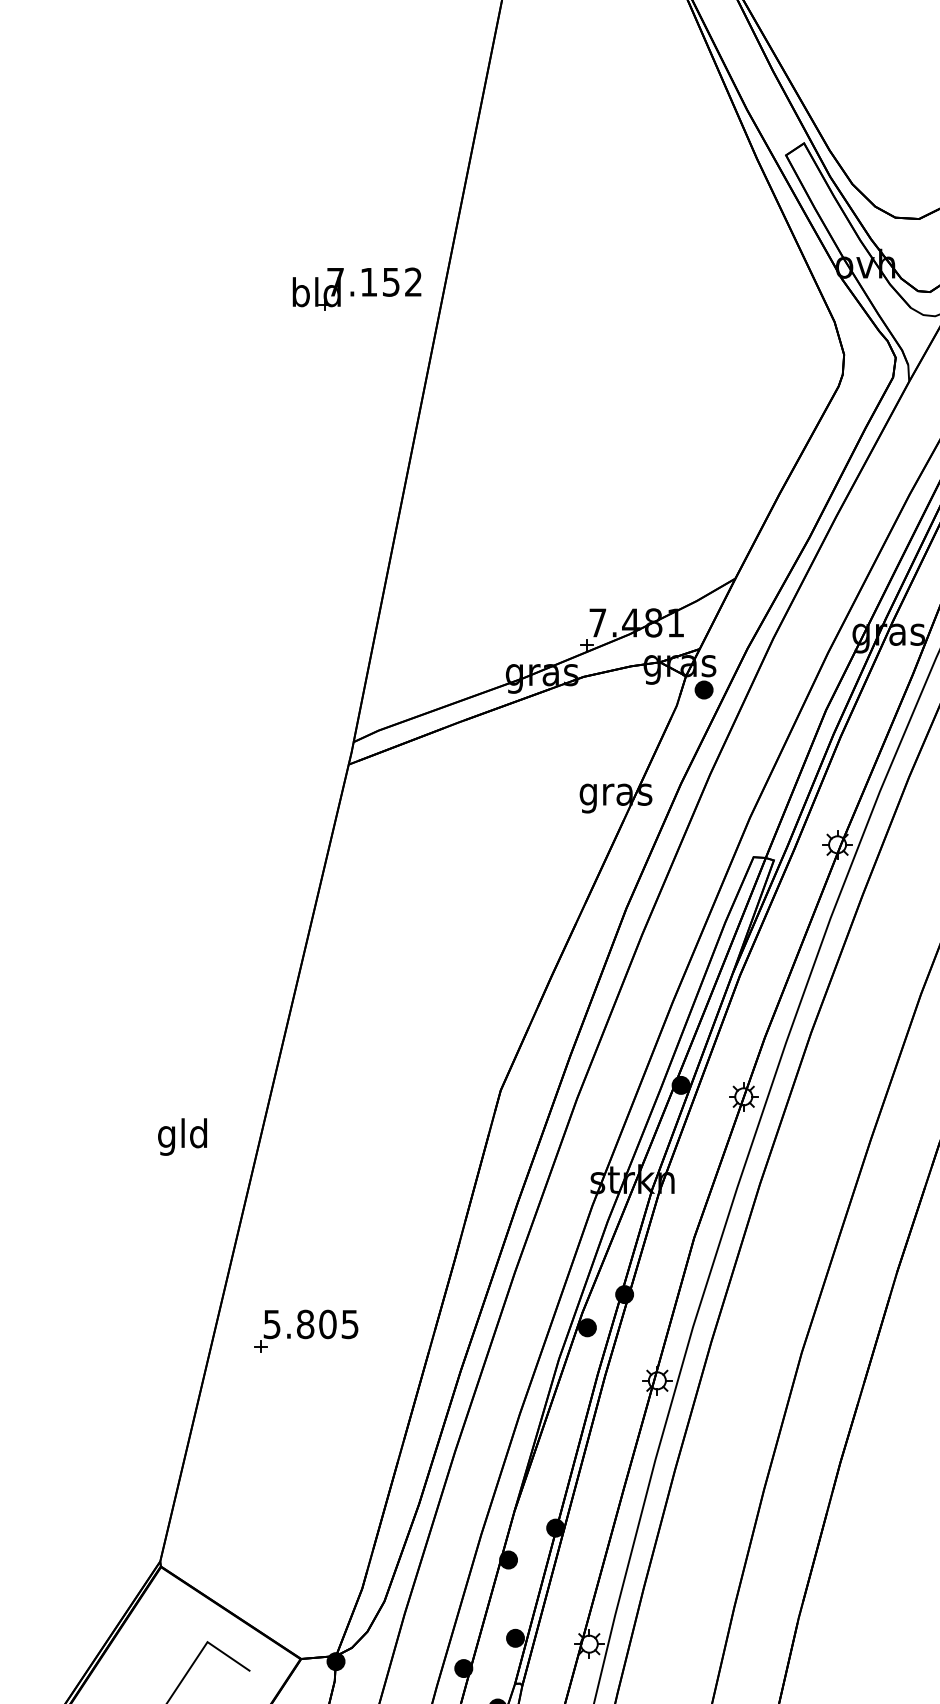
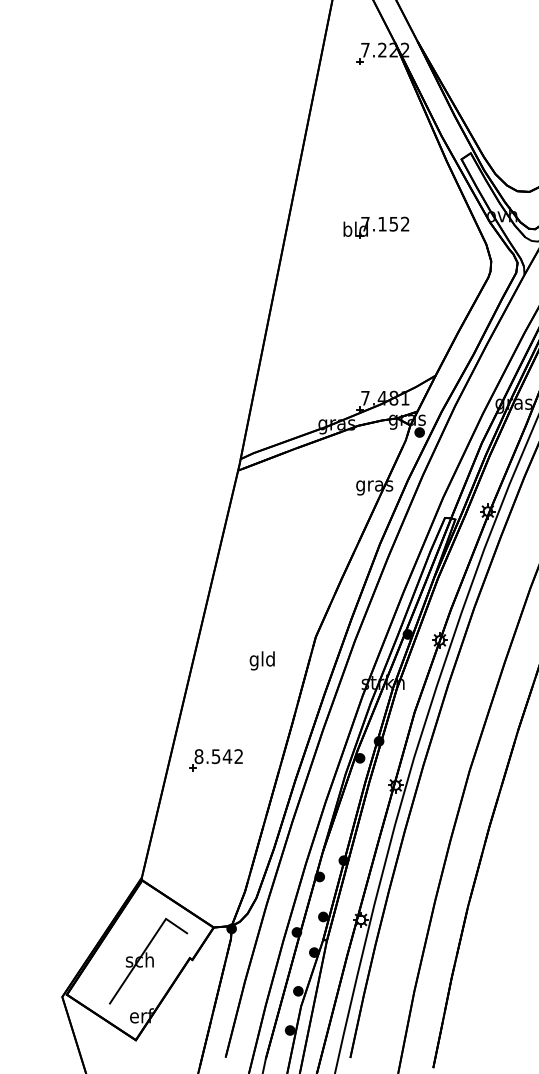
part: (357, 288) -> (376, 227), moved
text: (181, 1136) -> (261, 660), moved
text: (310, 1324) -> (218, 756), 5.805 -> 8.542

